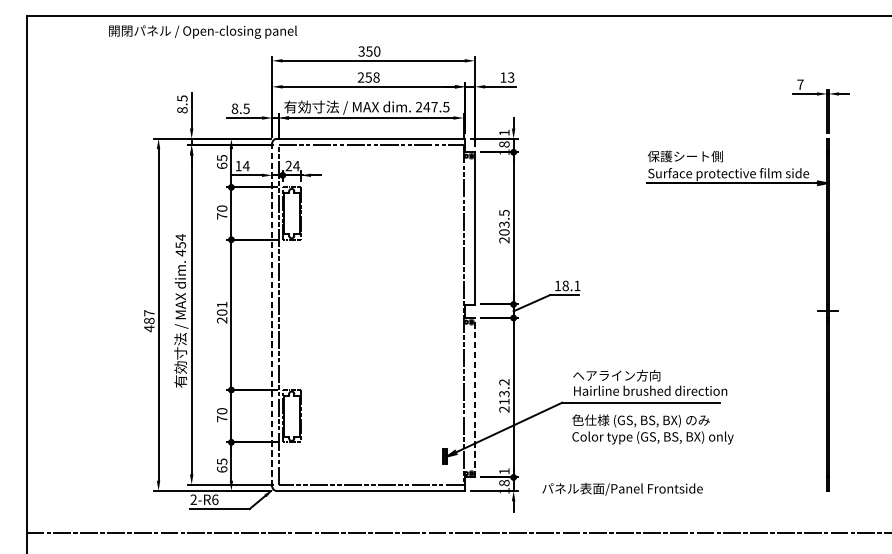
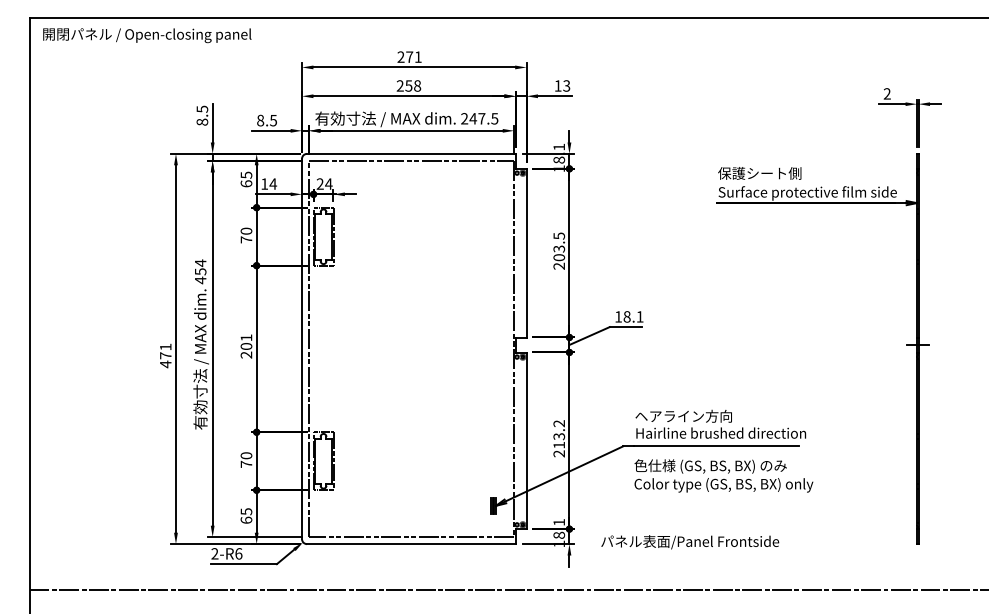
text: (203, 31) -> (147, 35), moved
text: (369, 50) -> (409, 56), 350 -> 271
text: (799, 84) -> (886, 93), 7 -> 2
line: (272, 314) -> (302, 348), dashed -> solid
text: (149, 317) -> (165, 351), 487 -> 471
line: (474, 397) -> (526, 440), dashed -> solid

